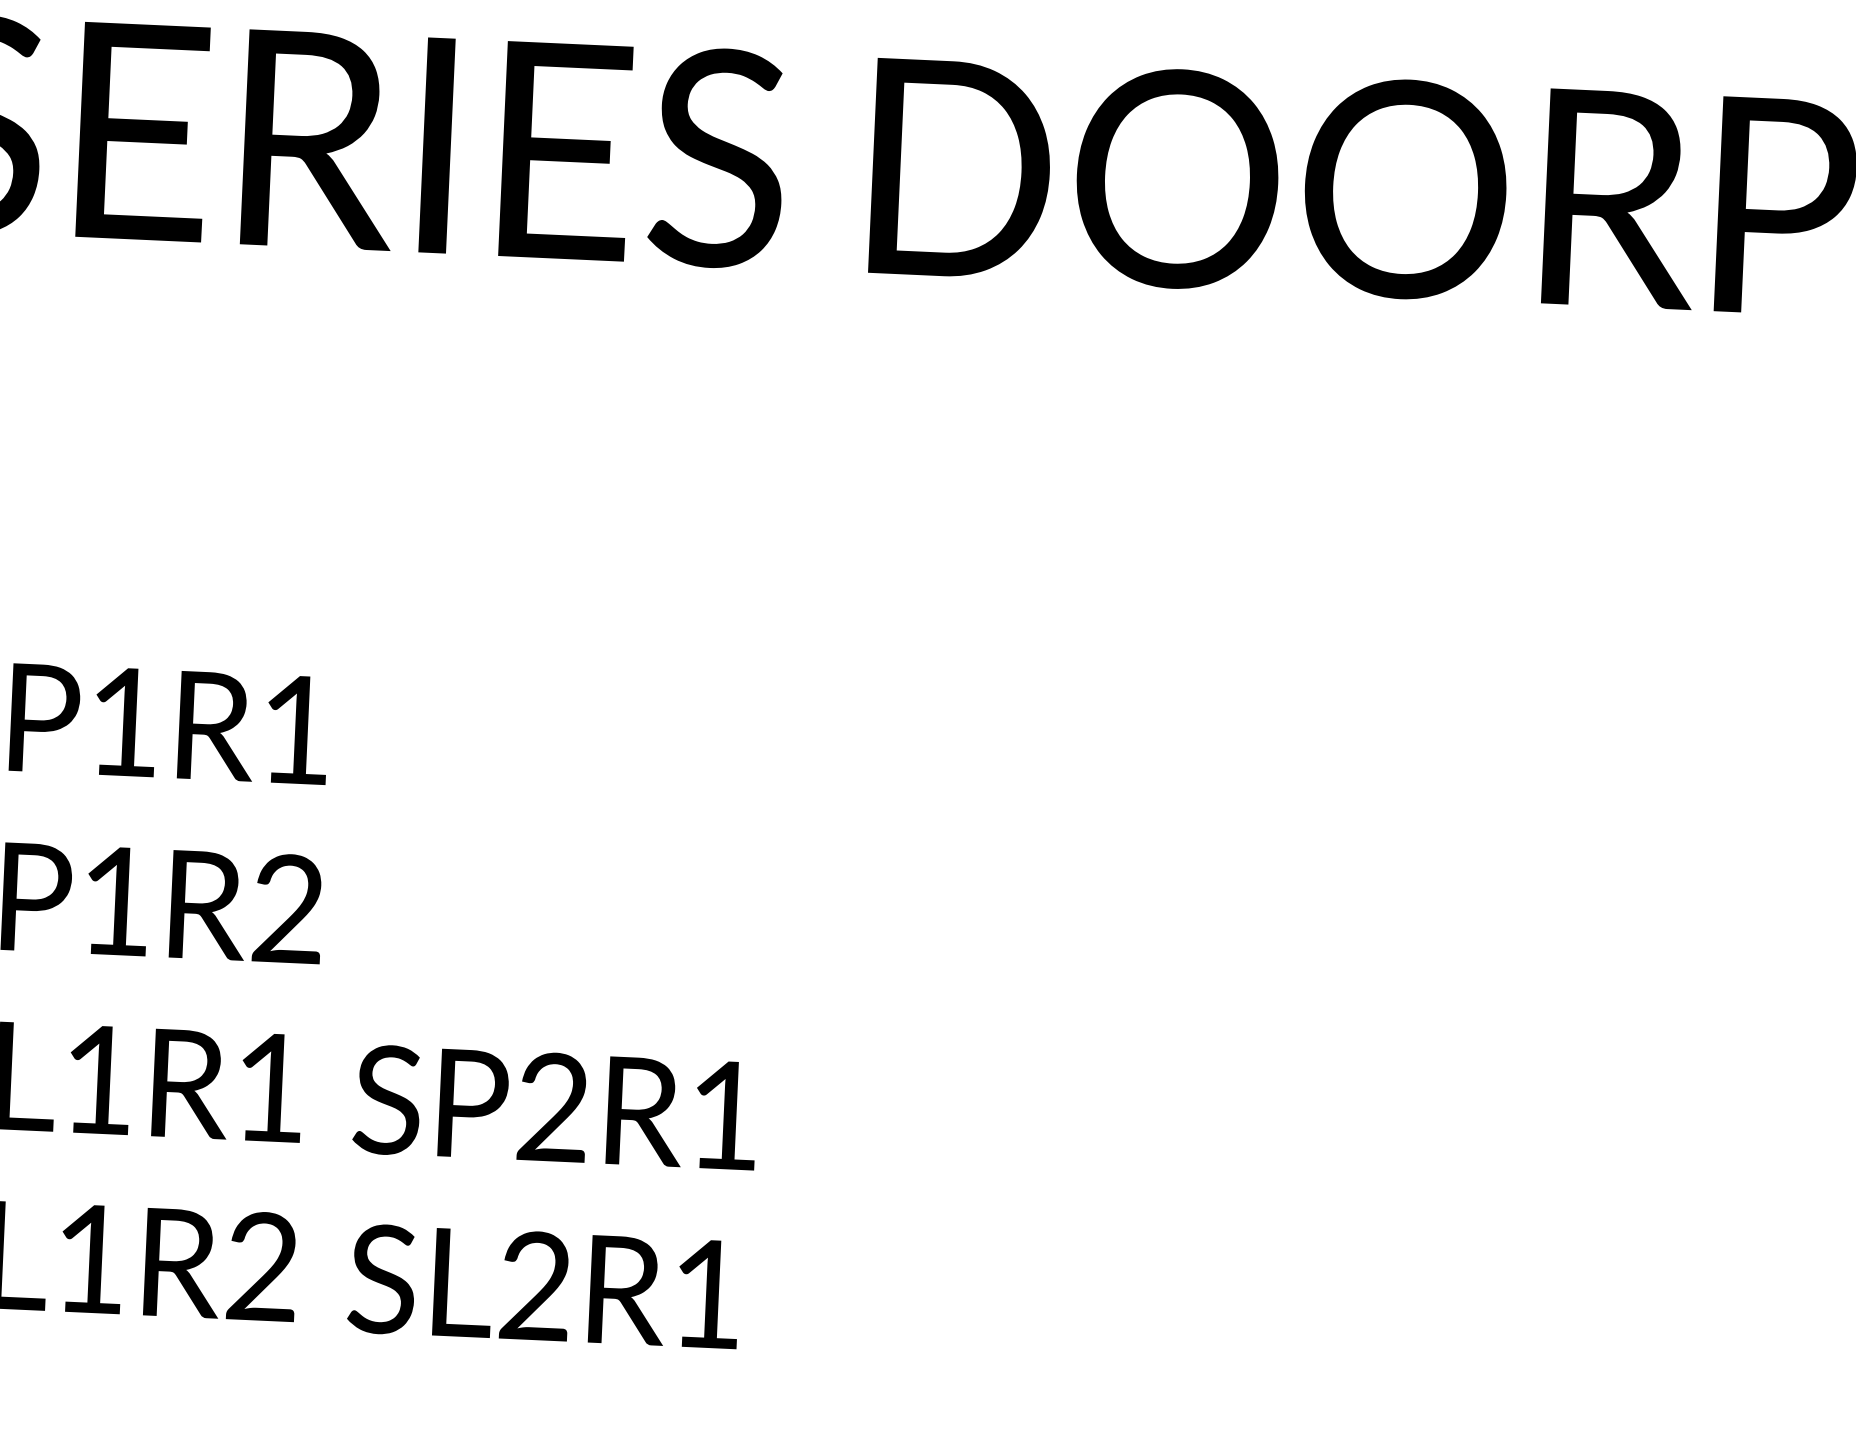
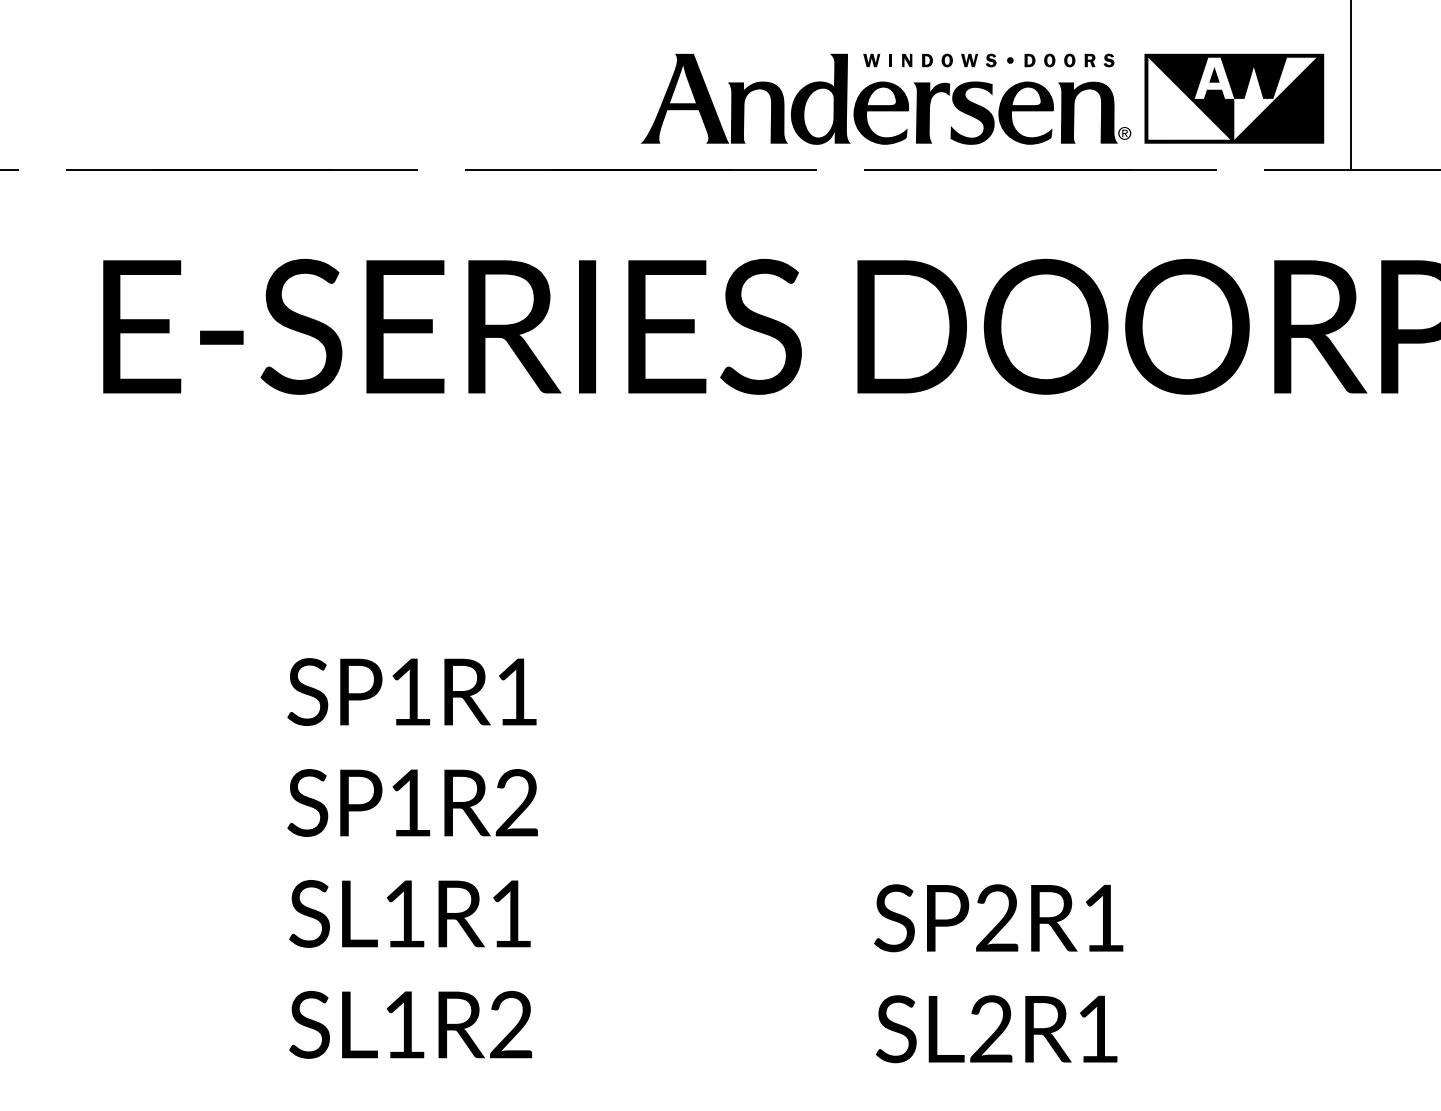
text: (551, 1196) -> (998, 973), moved

